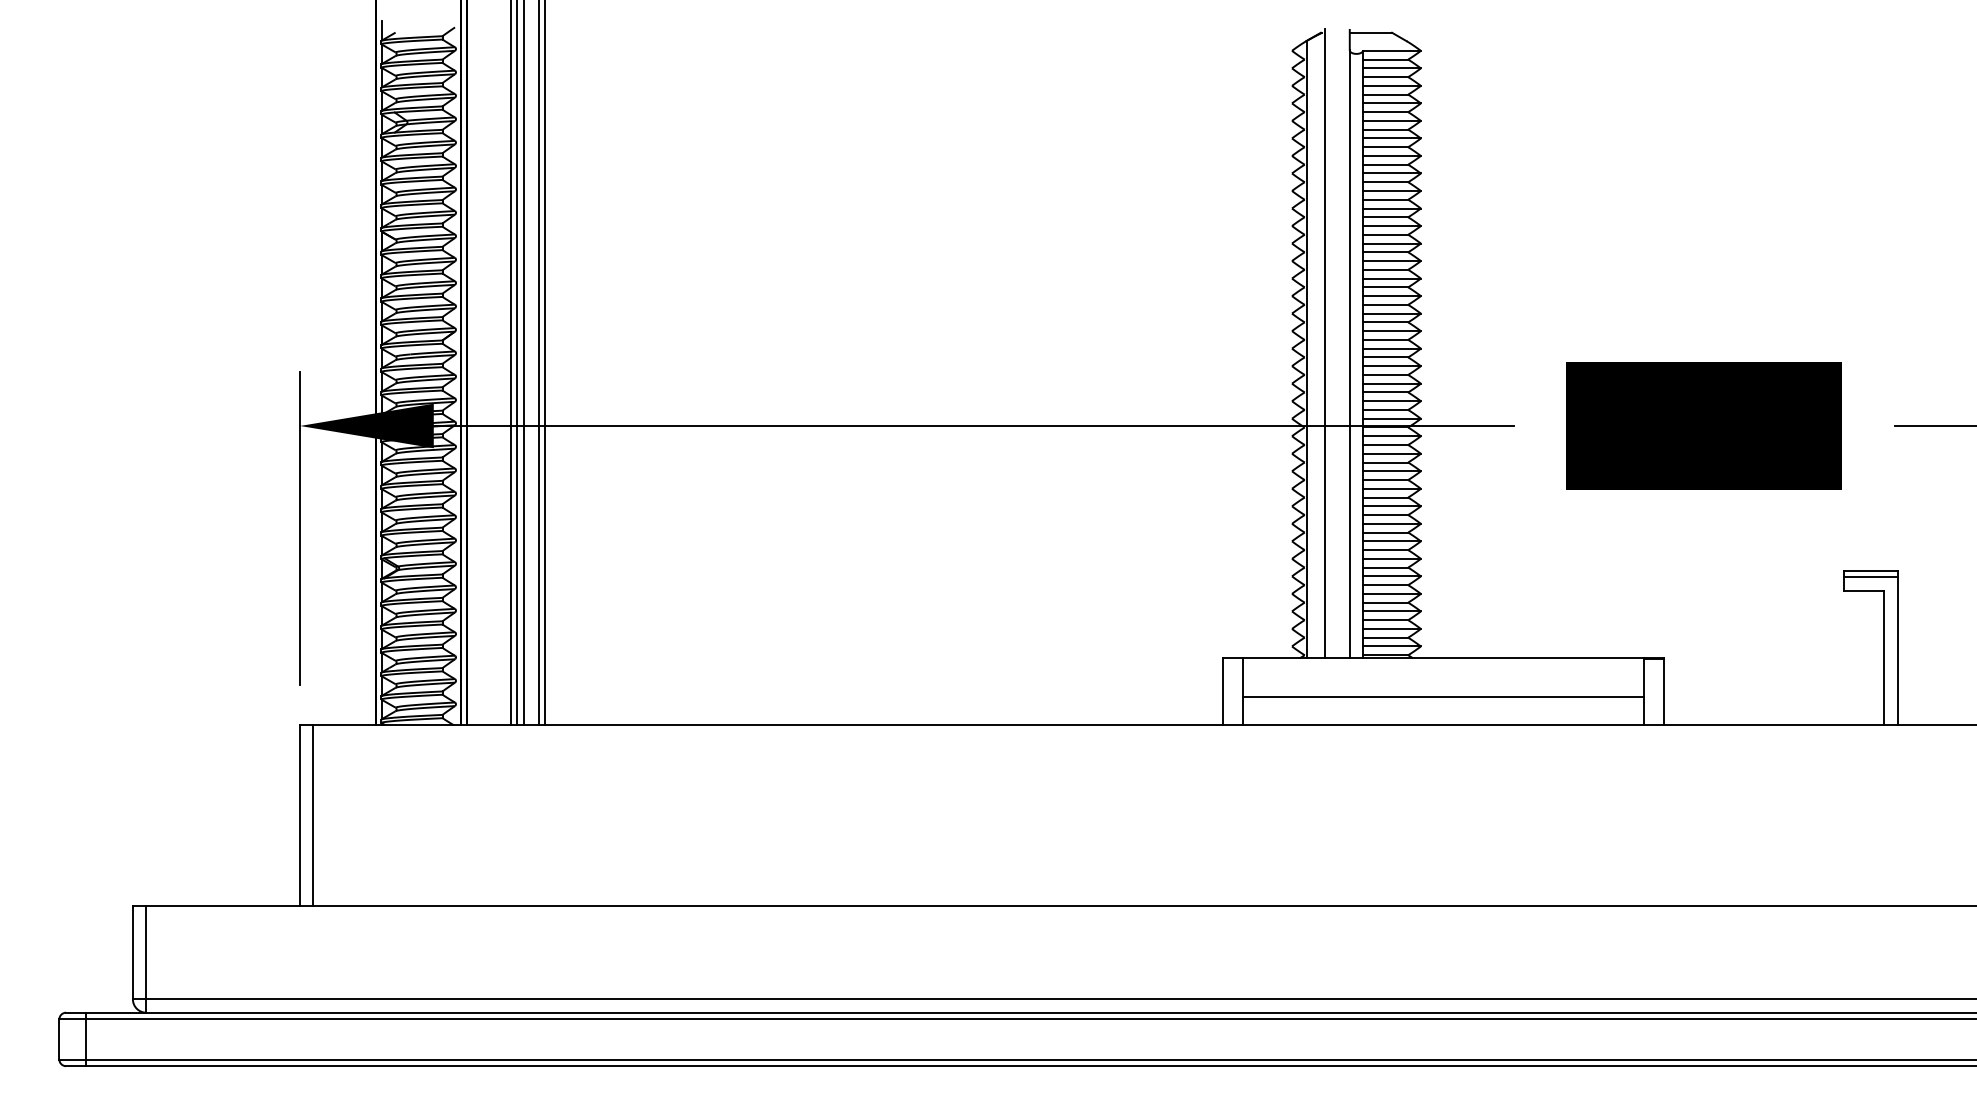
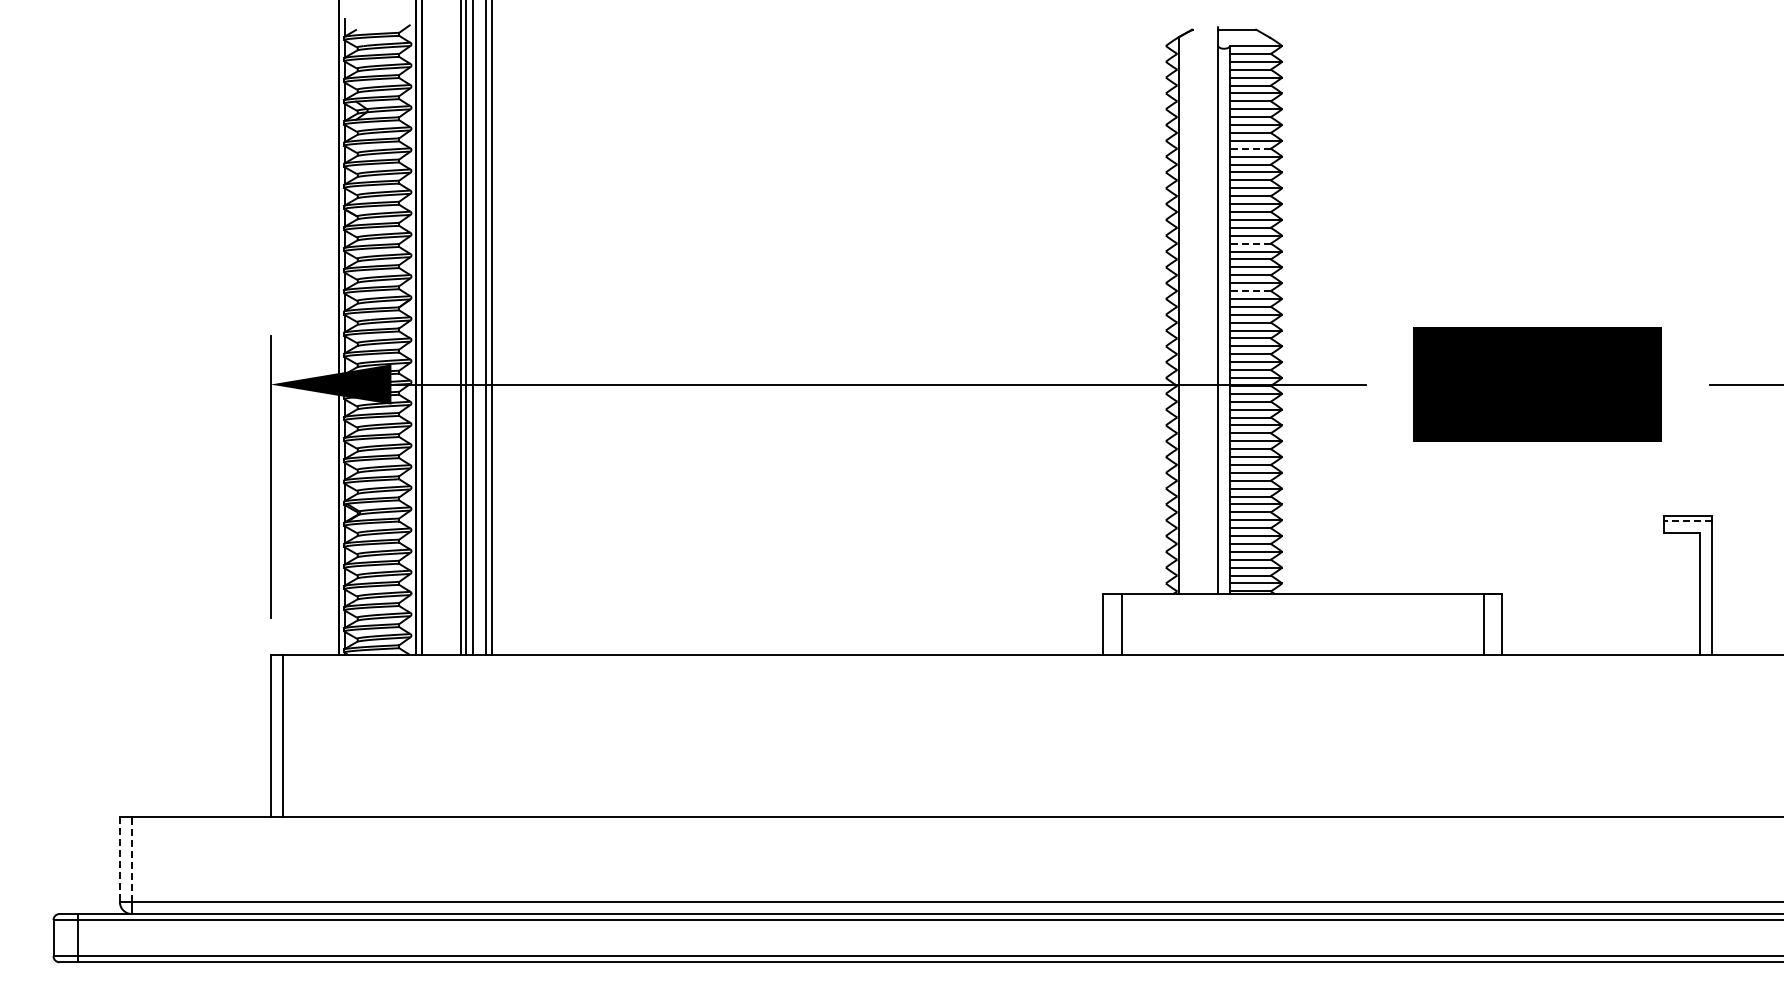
line: (1384, 164) -> (1249, 148), solid -> dashed
line: (1384, 269) -> (1249, 243), solid -> dashed
line: (1384, 322) -> (1249, 291), solid -> dashed
line: (1324, 343) -> (1195, 310), removed
line: (1869, 577) -> (1687, 521), solid -> dashed
line: (1443, 696) -> (1302, 628), removed
line: (145, 952) -> (131, 859), solid -> dashed
line: (132, 953) -> (119, 860), solid -> dashed

